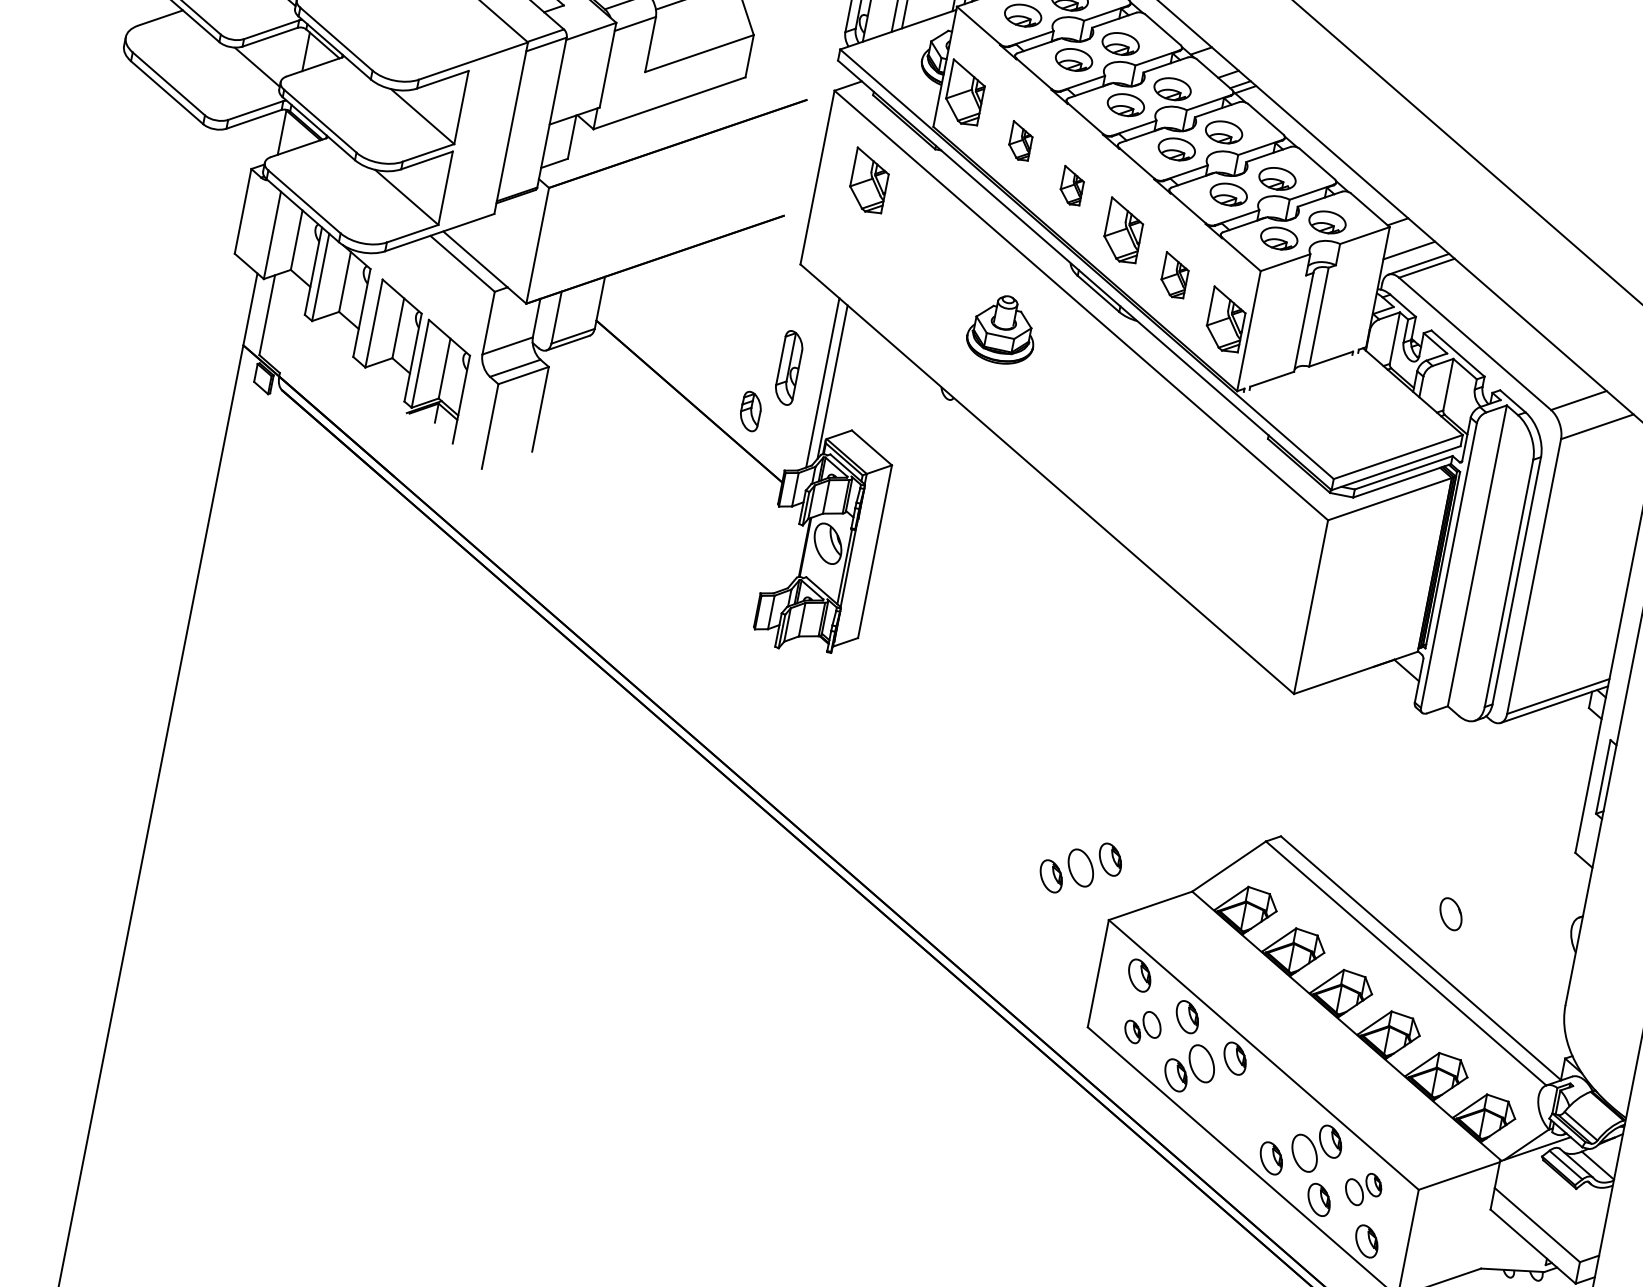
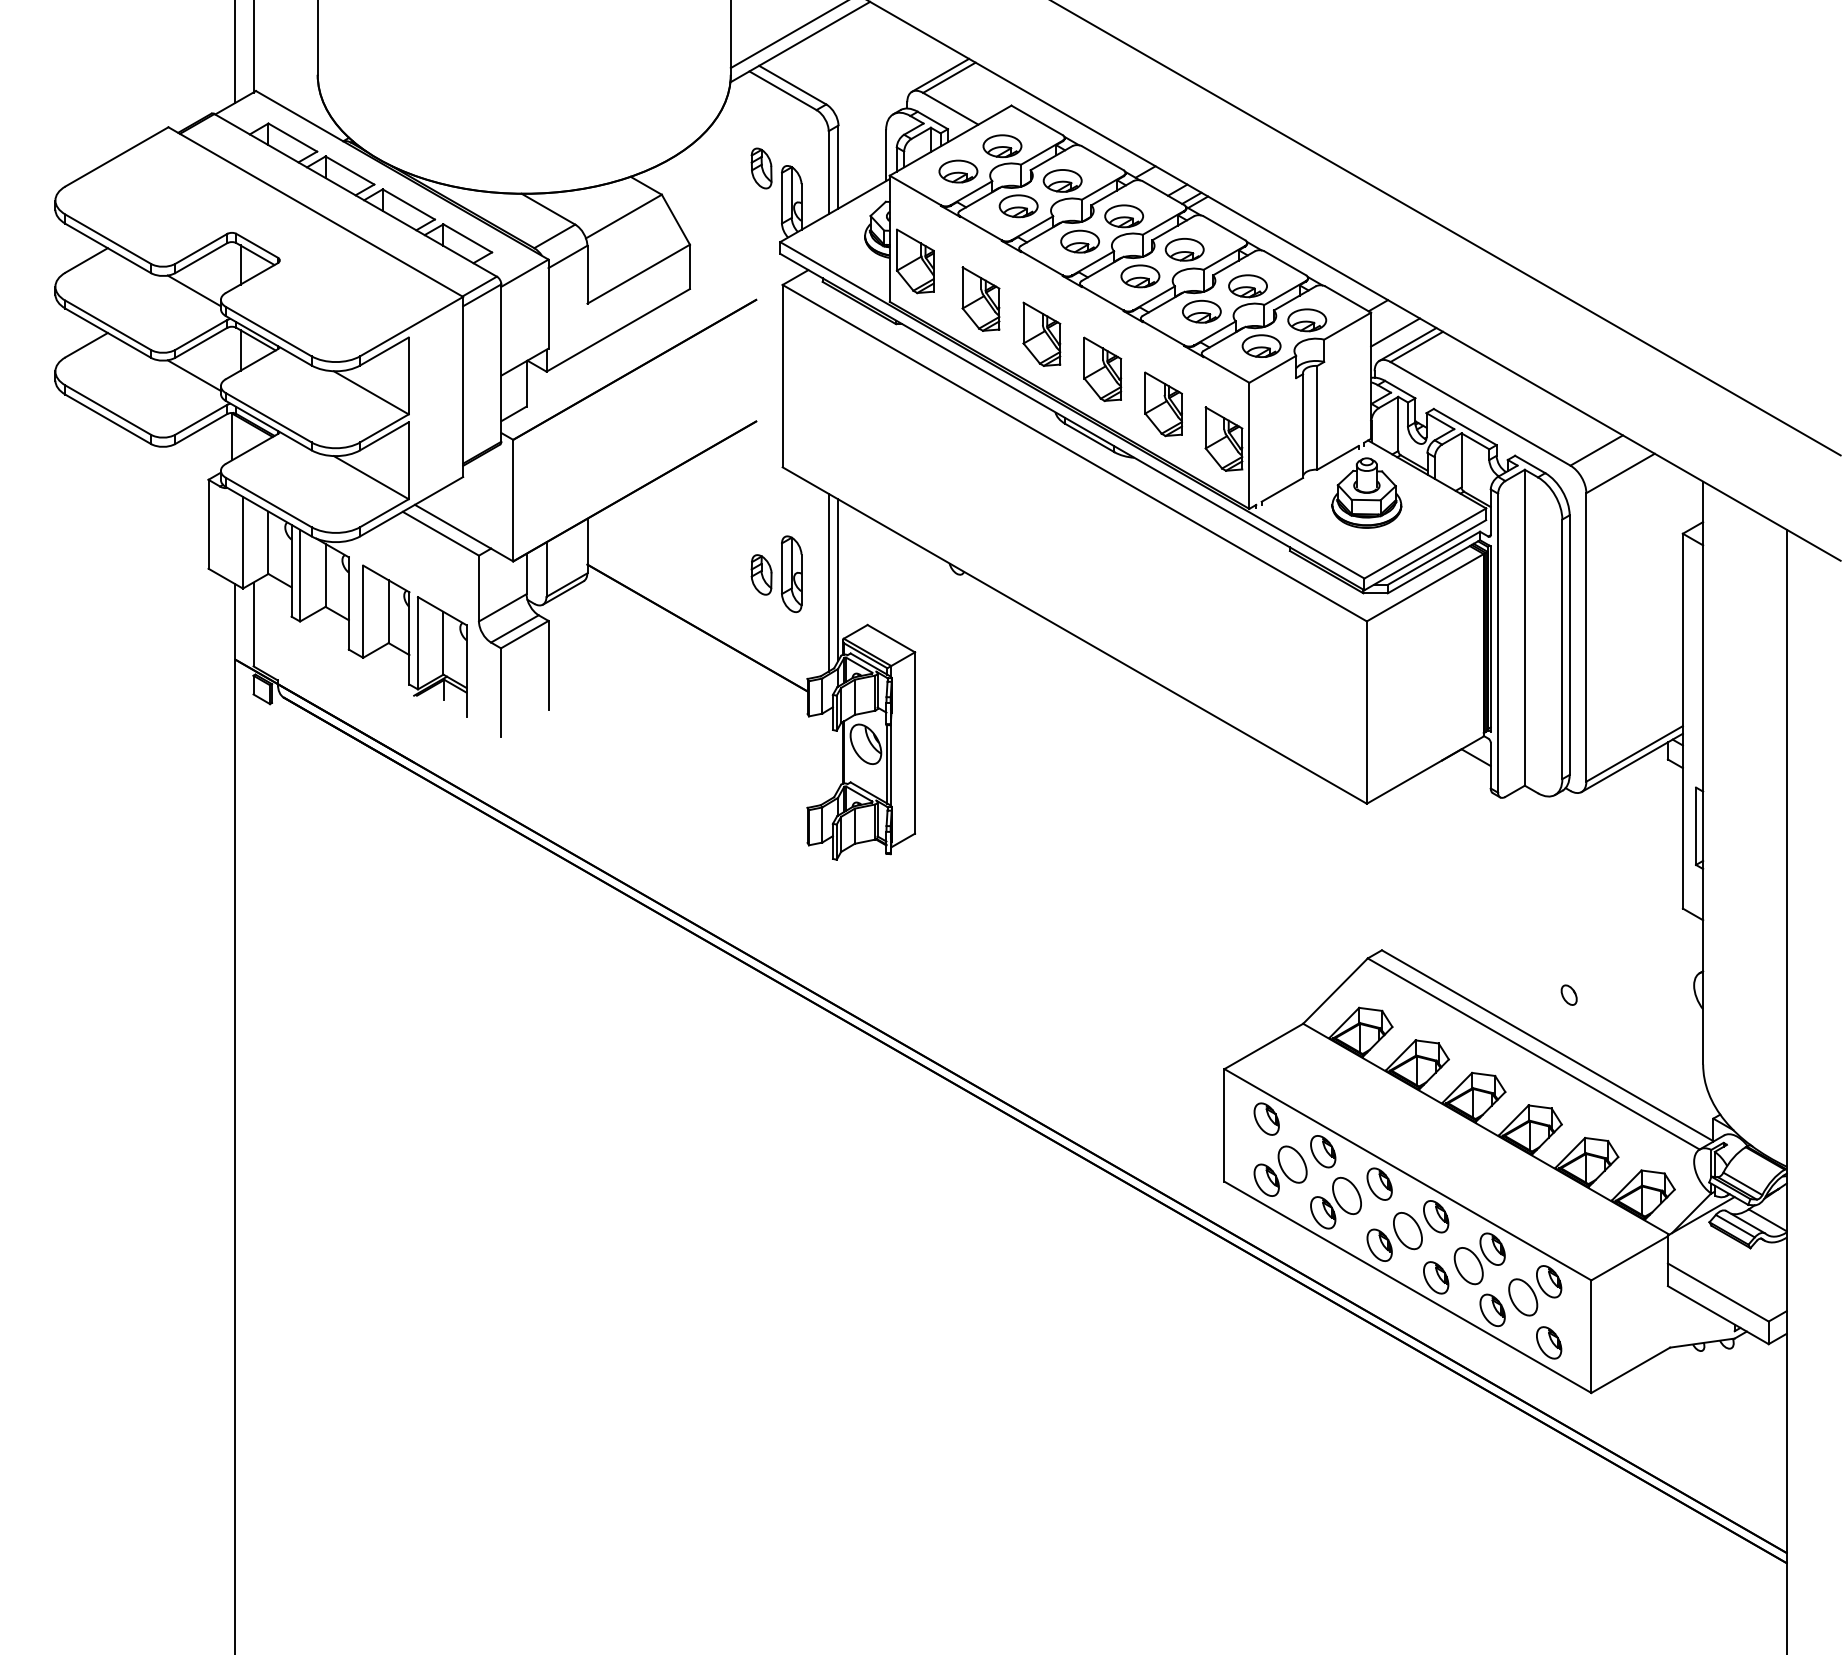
part: (1020, 140) -> (980, 298), size x1.67
part: (869, 181) -> (835, 369), removed
part: (1071, 185) -> (1041, 333), size x1.67
part: (1174, 275) -> (1163, 404), size x1.43
part: (1002, 328) -> (1366, 492), moved
part: (750, 411) -> (761, 574), moved
part: (1080, 867) -> (1407, 1230), moved
part: (1450, 913) -> (1568, 994), size x0.62
part: (1143, 1027) -> (1280, 1170), size x1.43
part: (1363, 1189) -> (1535, 1290), size x1.43

